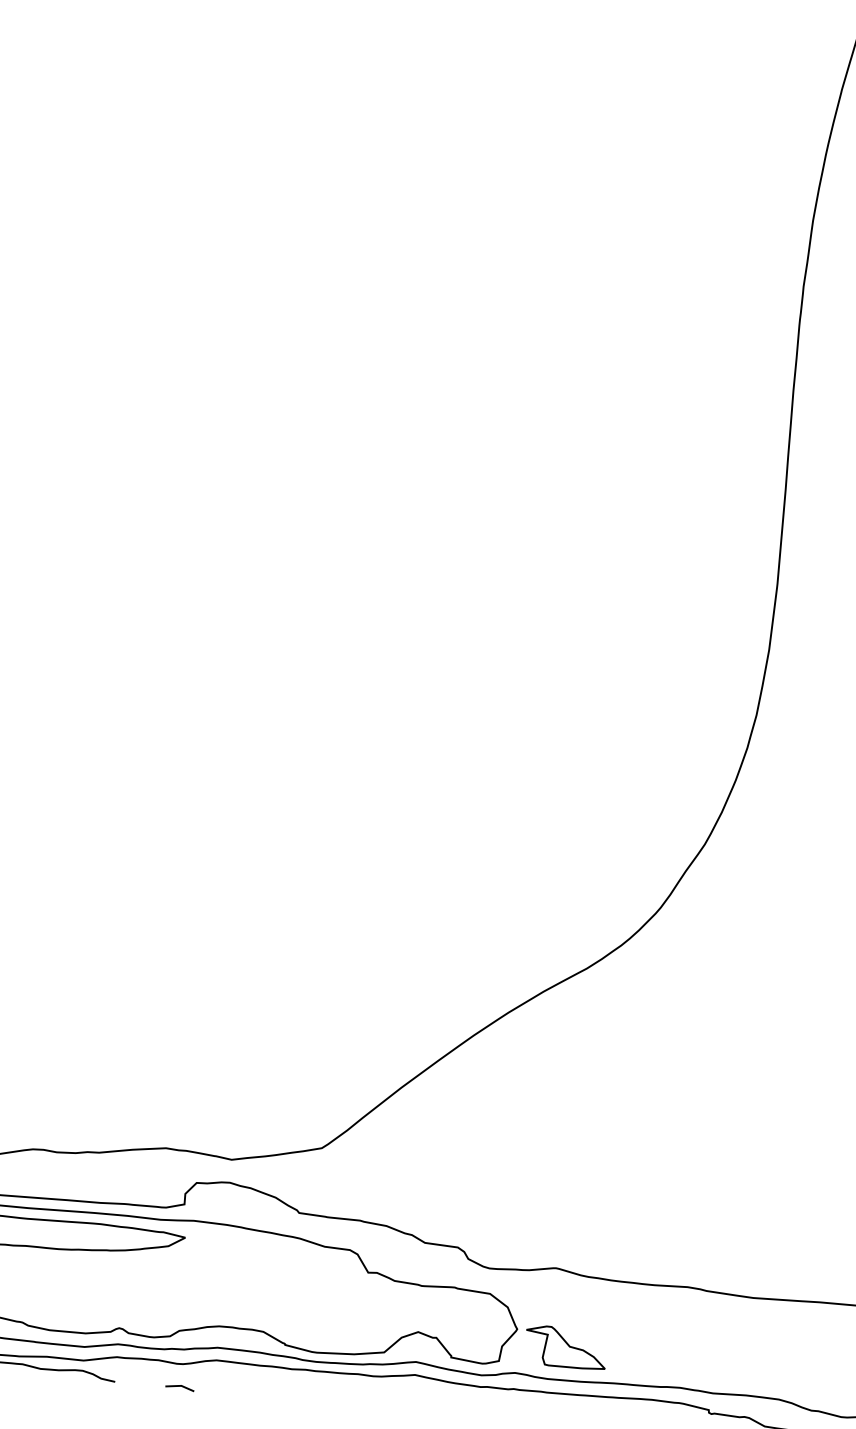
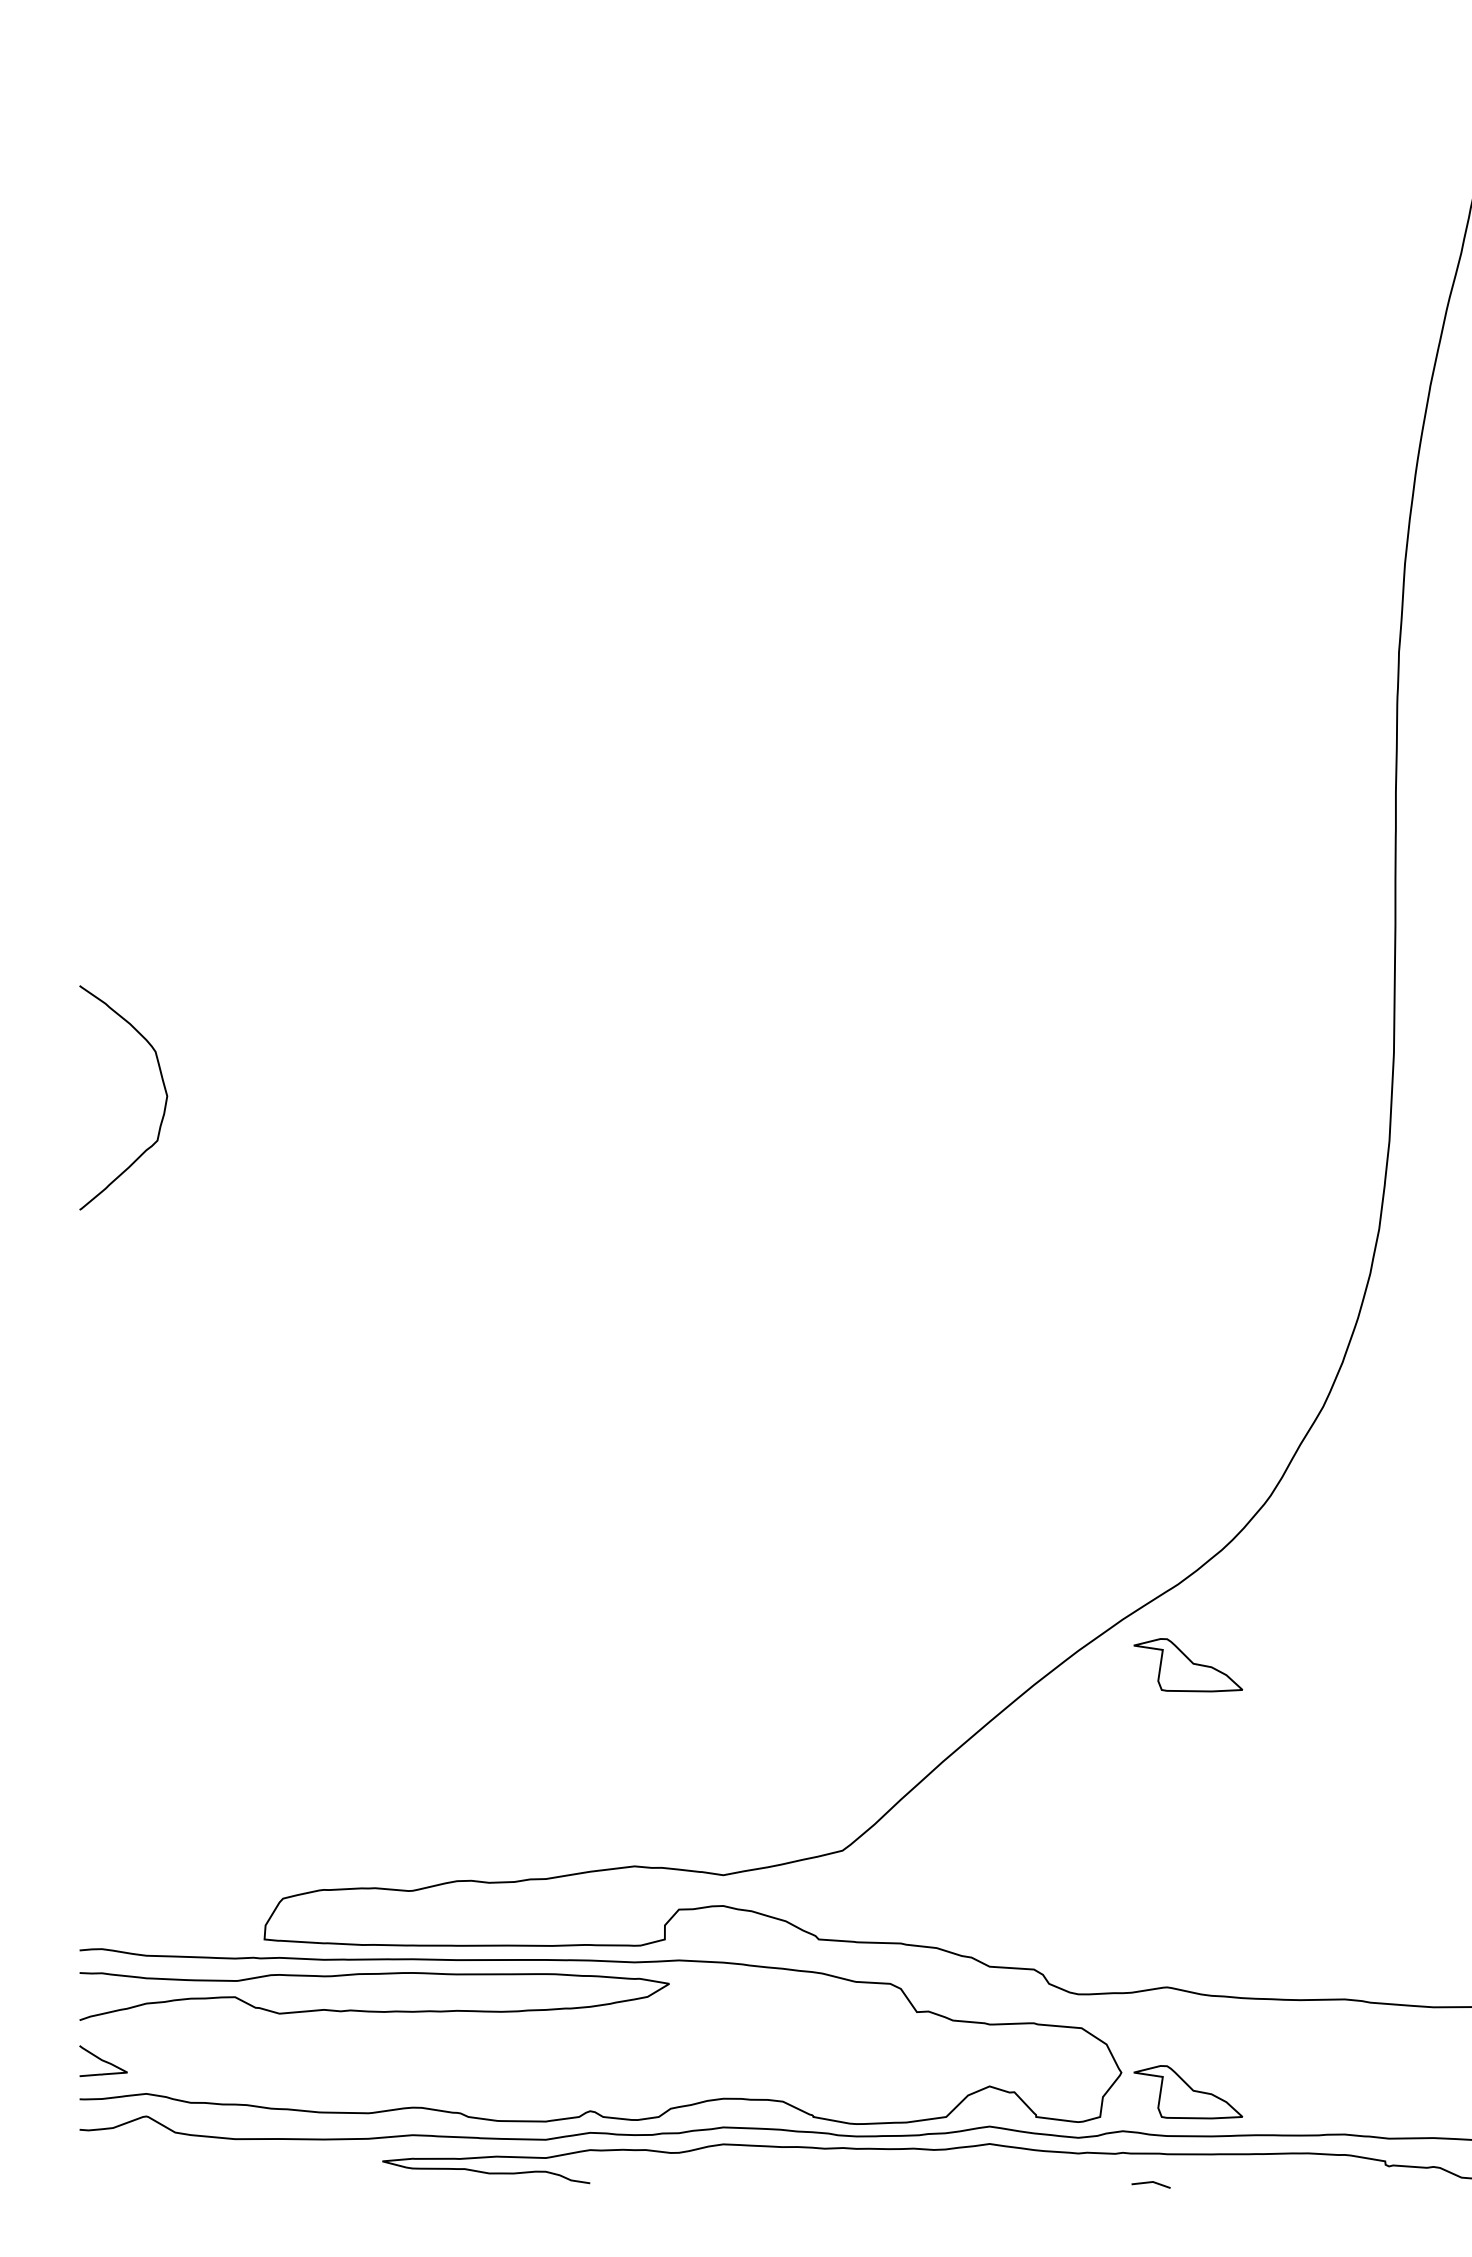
part: (590, 1029) -> (1188, 1665), added
line: (179, 1386) -> (1150, 2183), moved

